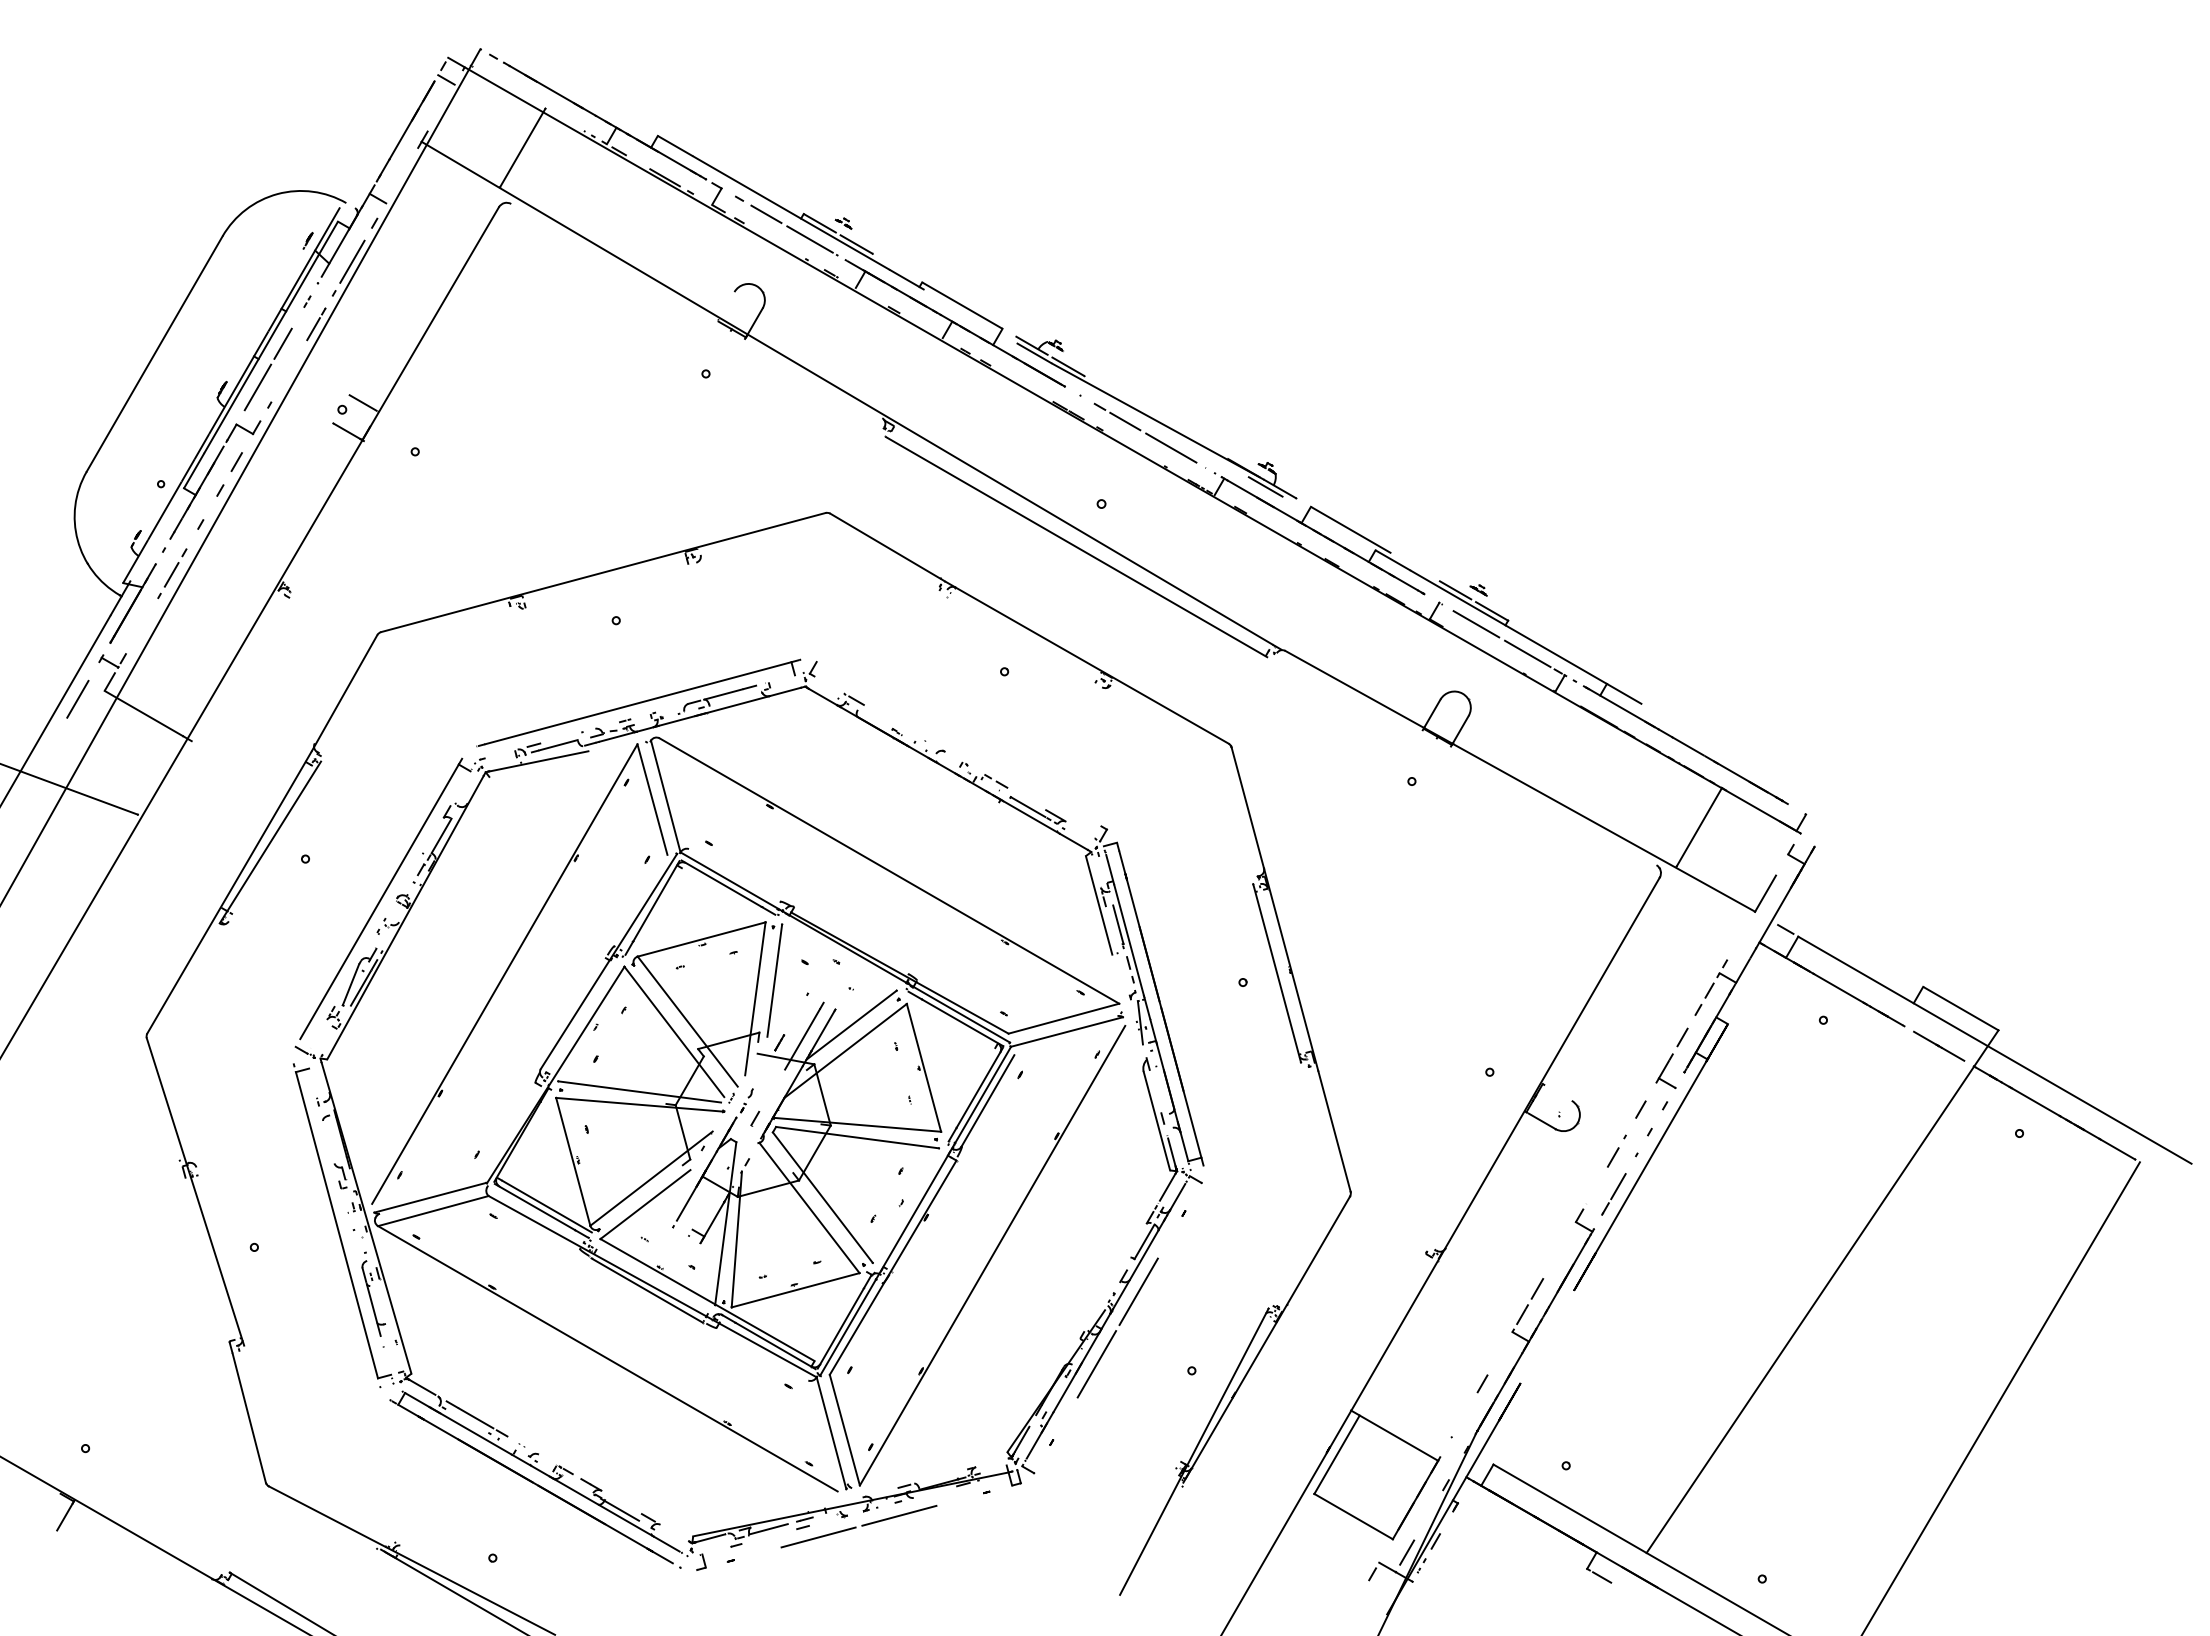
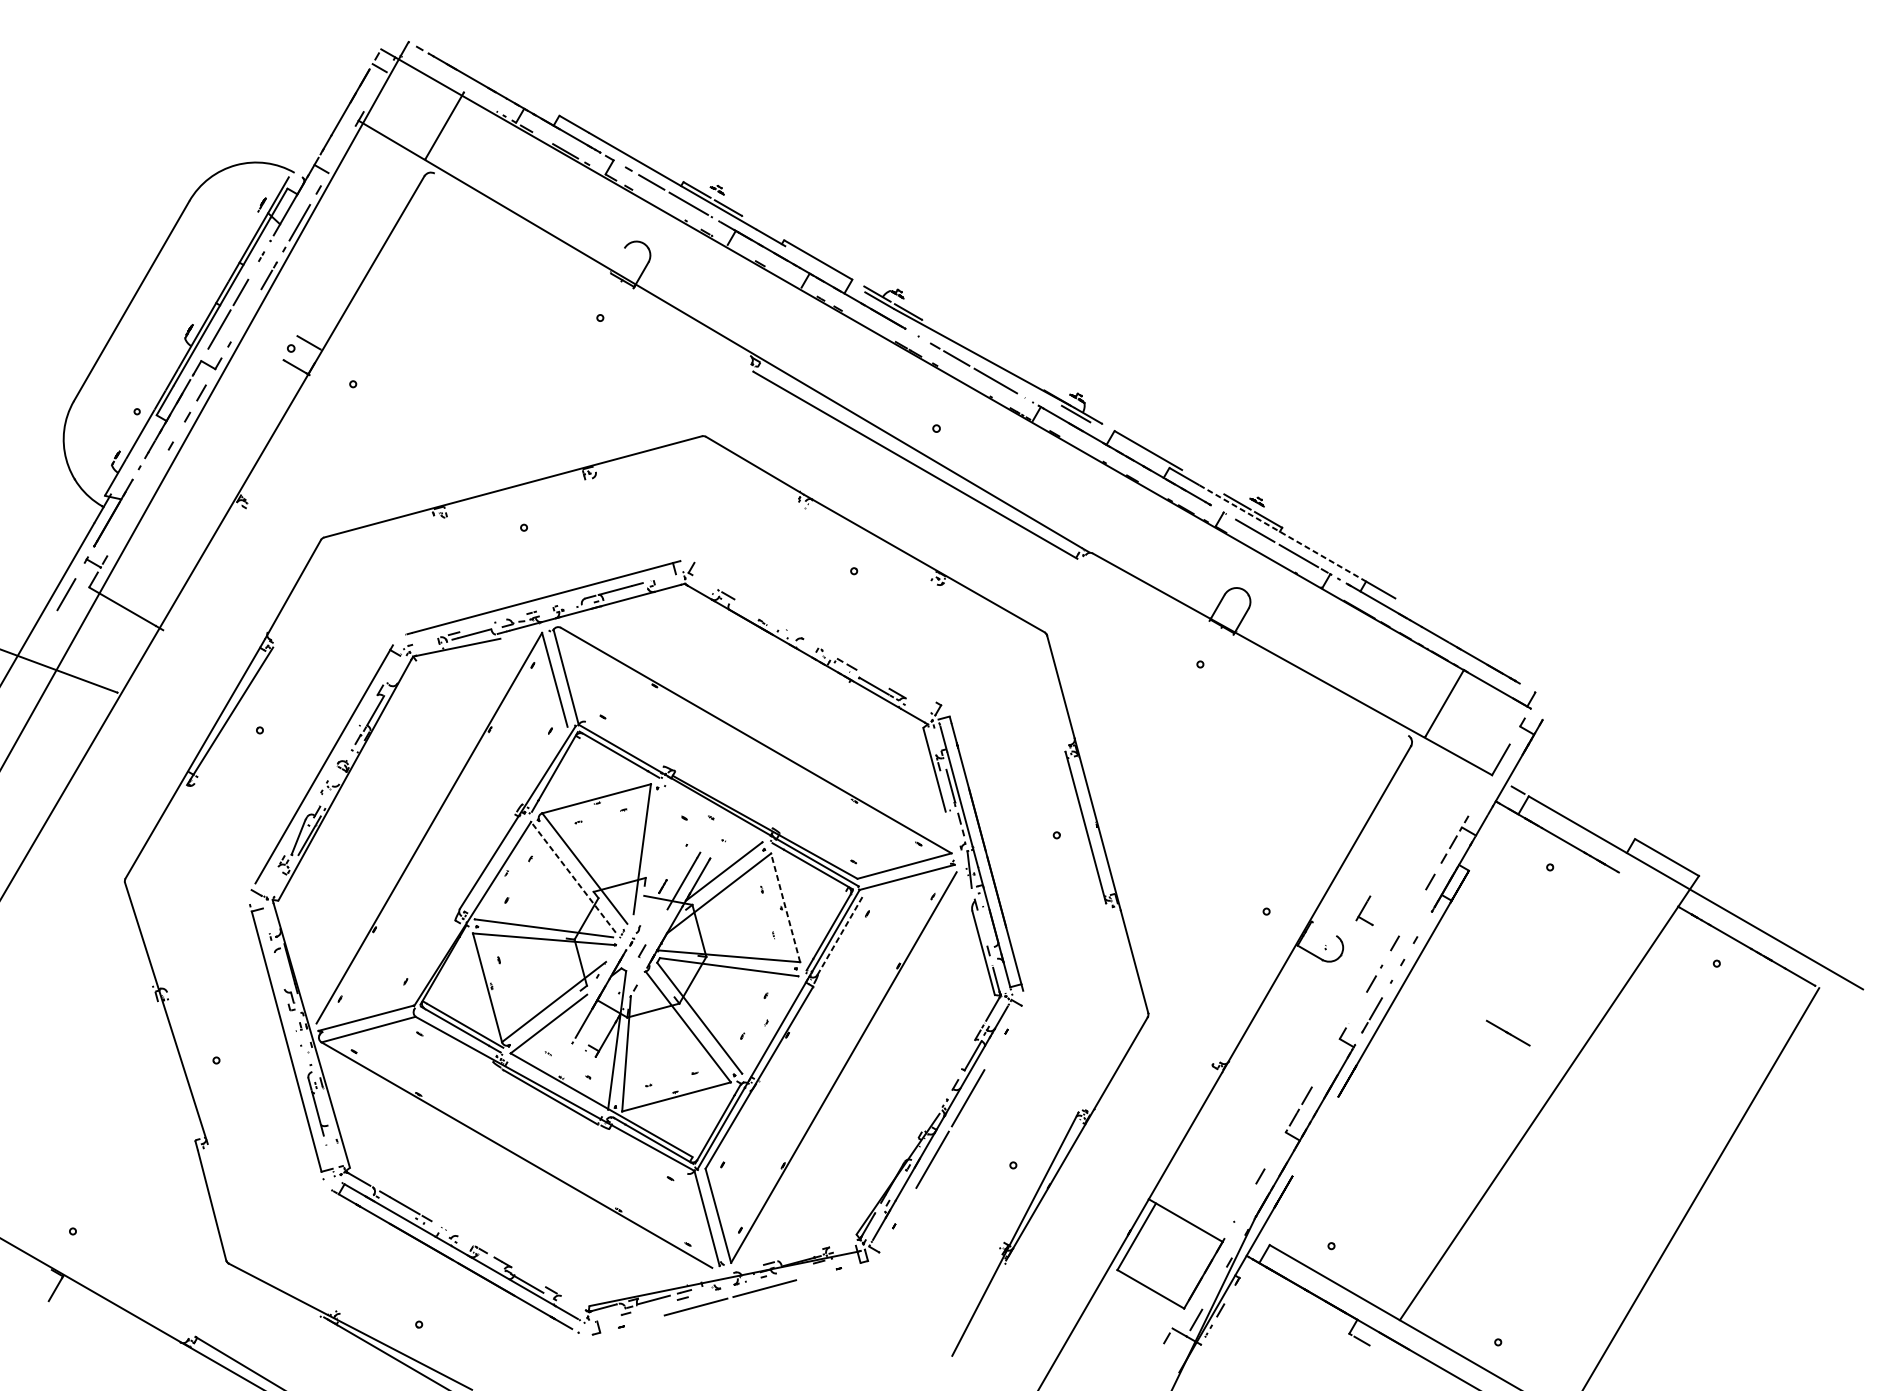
part: (172, 573) -> (146, 487), removed
line: (1509, 627) -> (1283, 533), solid -> dashed
line: (774, 980) -> (658, 833), removed
line: (674, 1031) -> (573, 876), solid -> dashed
line: (1939, 1045) -> (1508, 1032), moved
line: (923, 1067) -> (785, 907), solid -> dashed
part: (1665, 1071) -> (1364, 910), moved
line: (987, 1100) -> (839, 935), solid -> dashed

